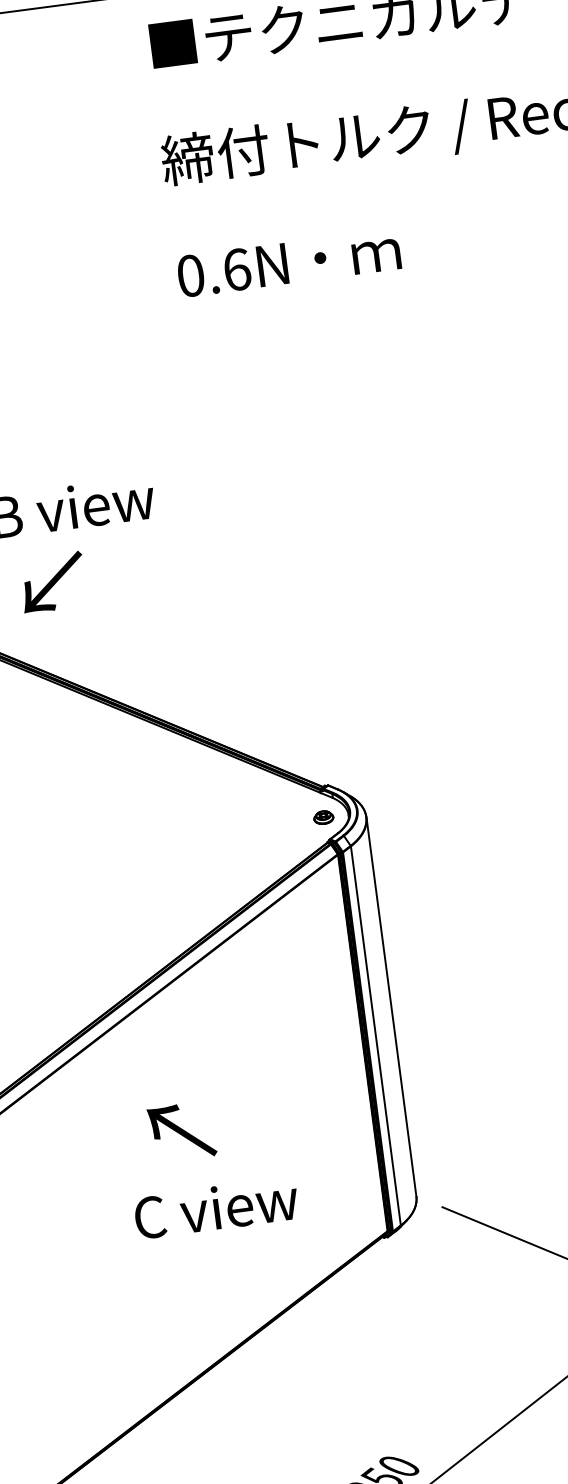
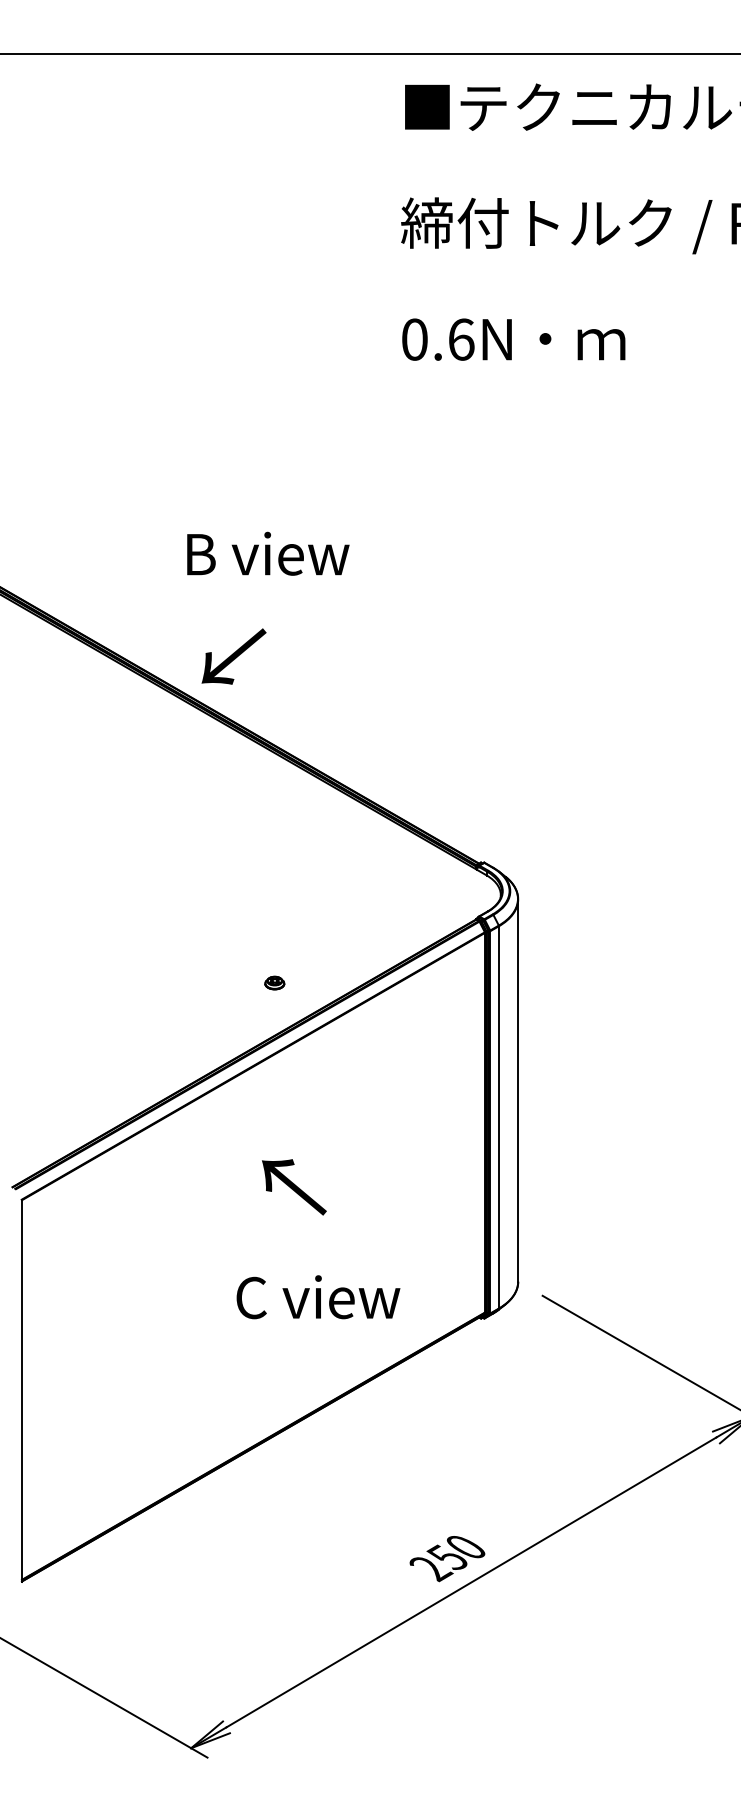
text: (52, 582) -> (233, 656), moved
part: (323, 817) -> (274, 982), moved
text: (216, 1208) -> (318, 1297), moved

